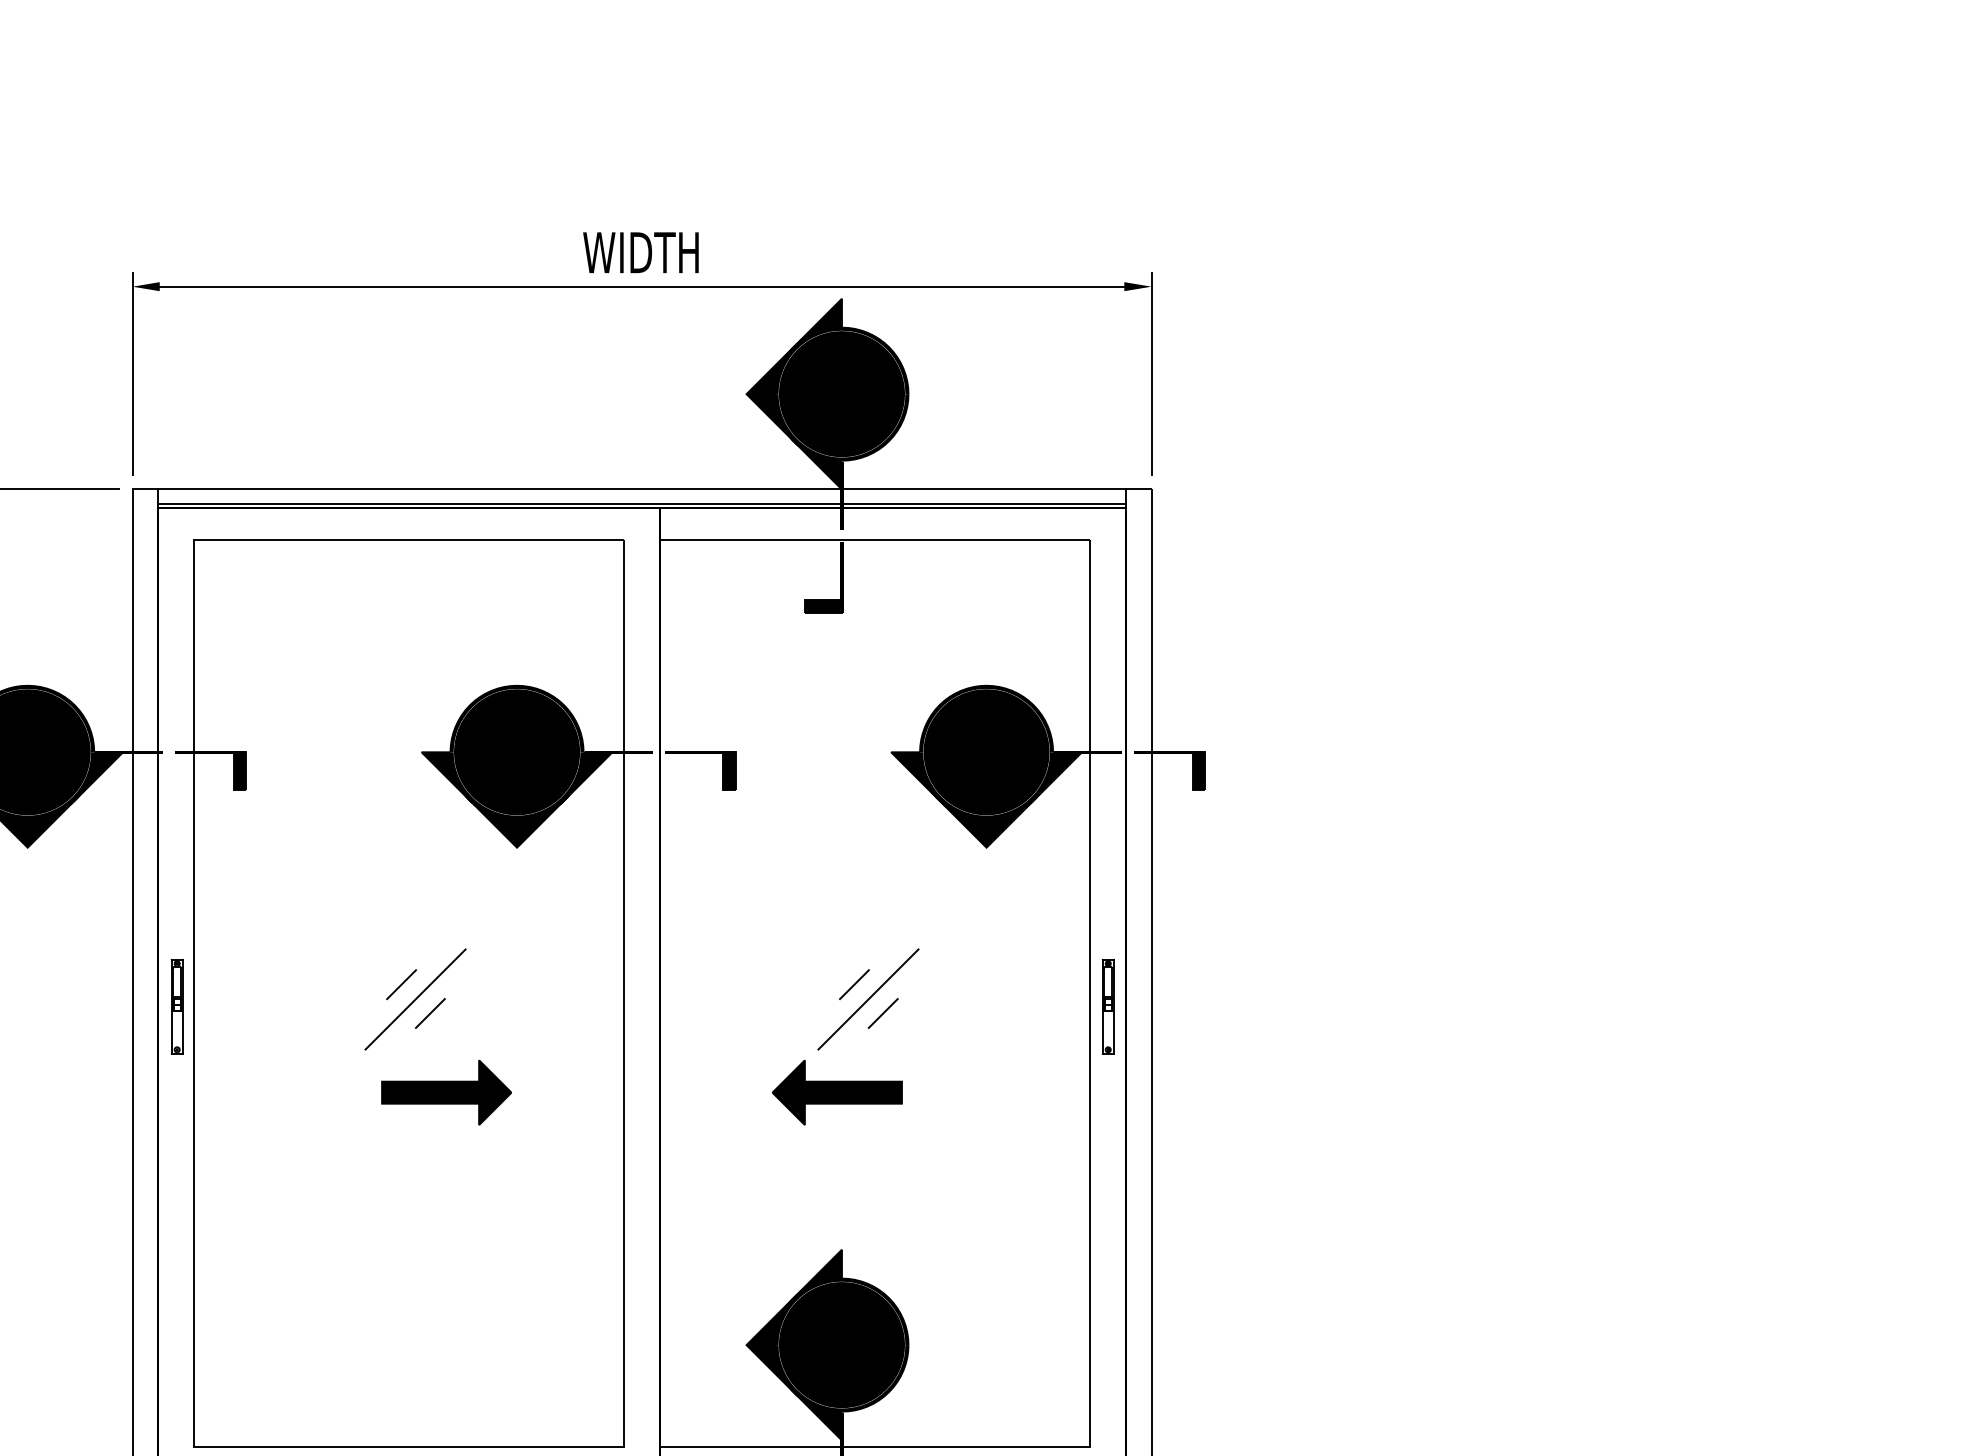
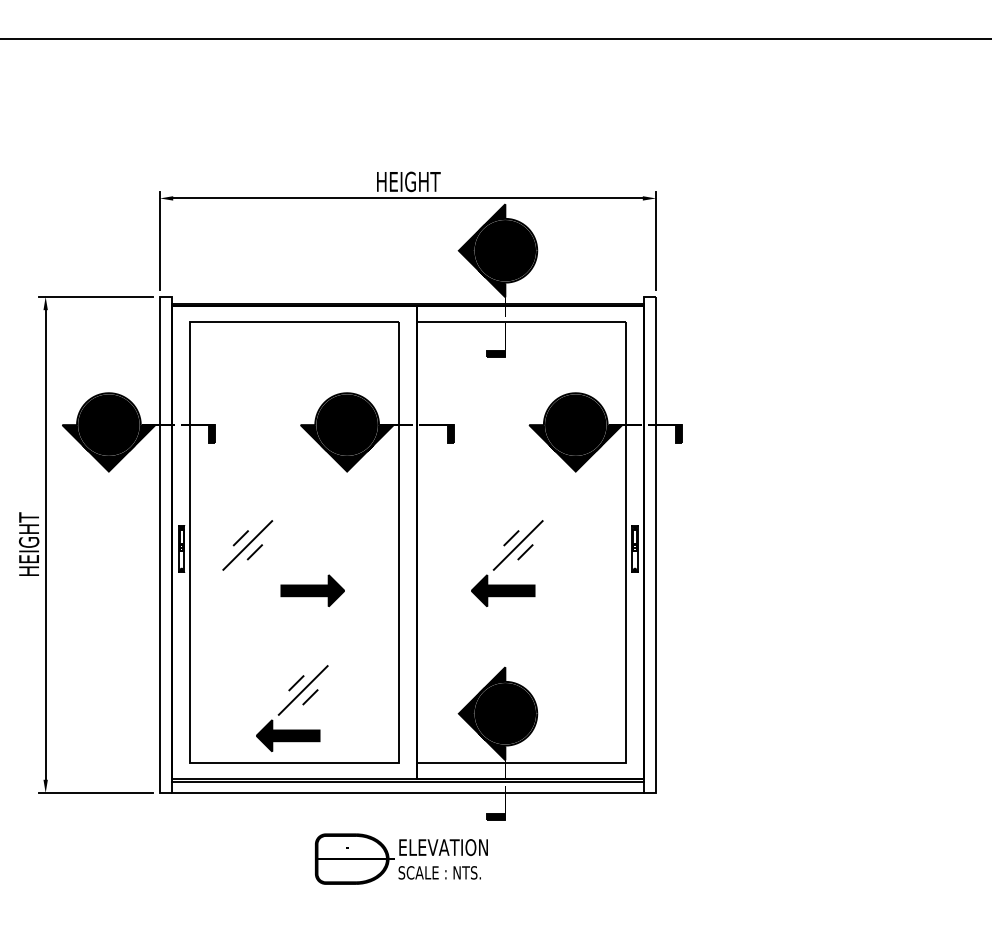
text: (643, 251) -> (408, 181), WIDTH -> HEIGHT
line: (640, 488) -> (407, 296), removed
part: (415, 999) -> (247, 545), moved
part: (404, 1334) -> (292, 708), added

